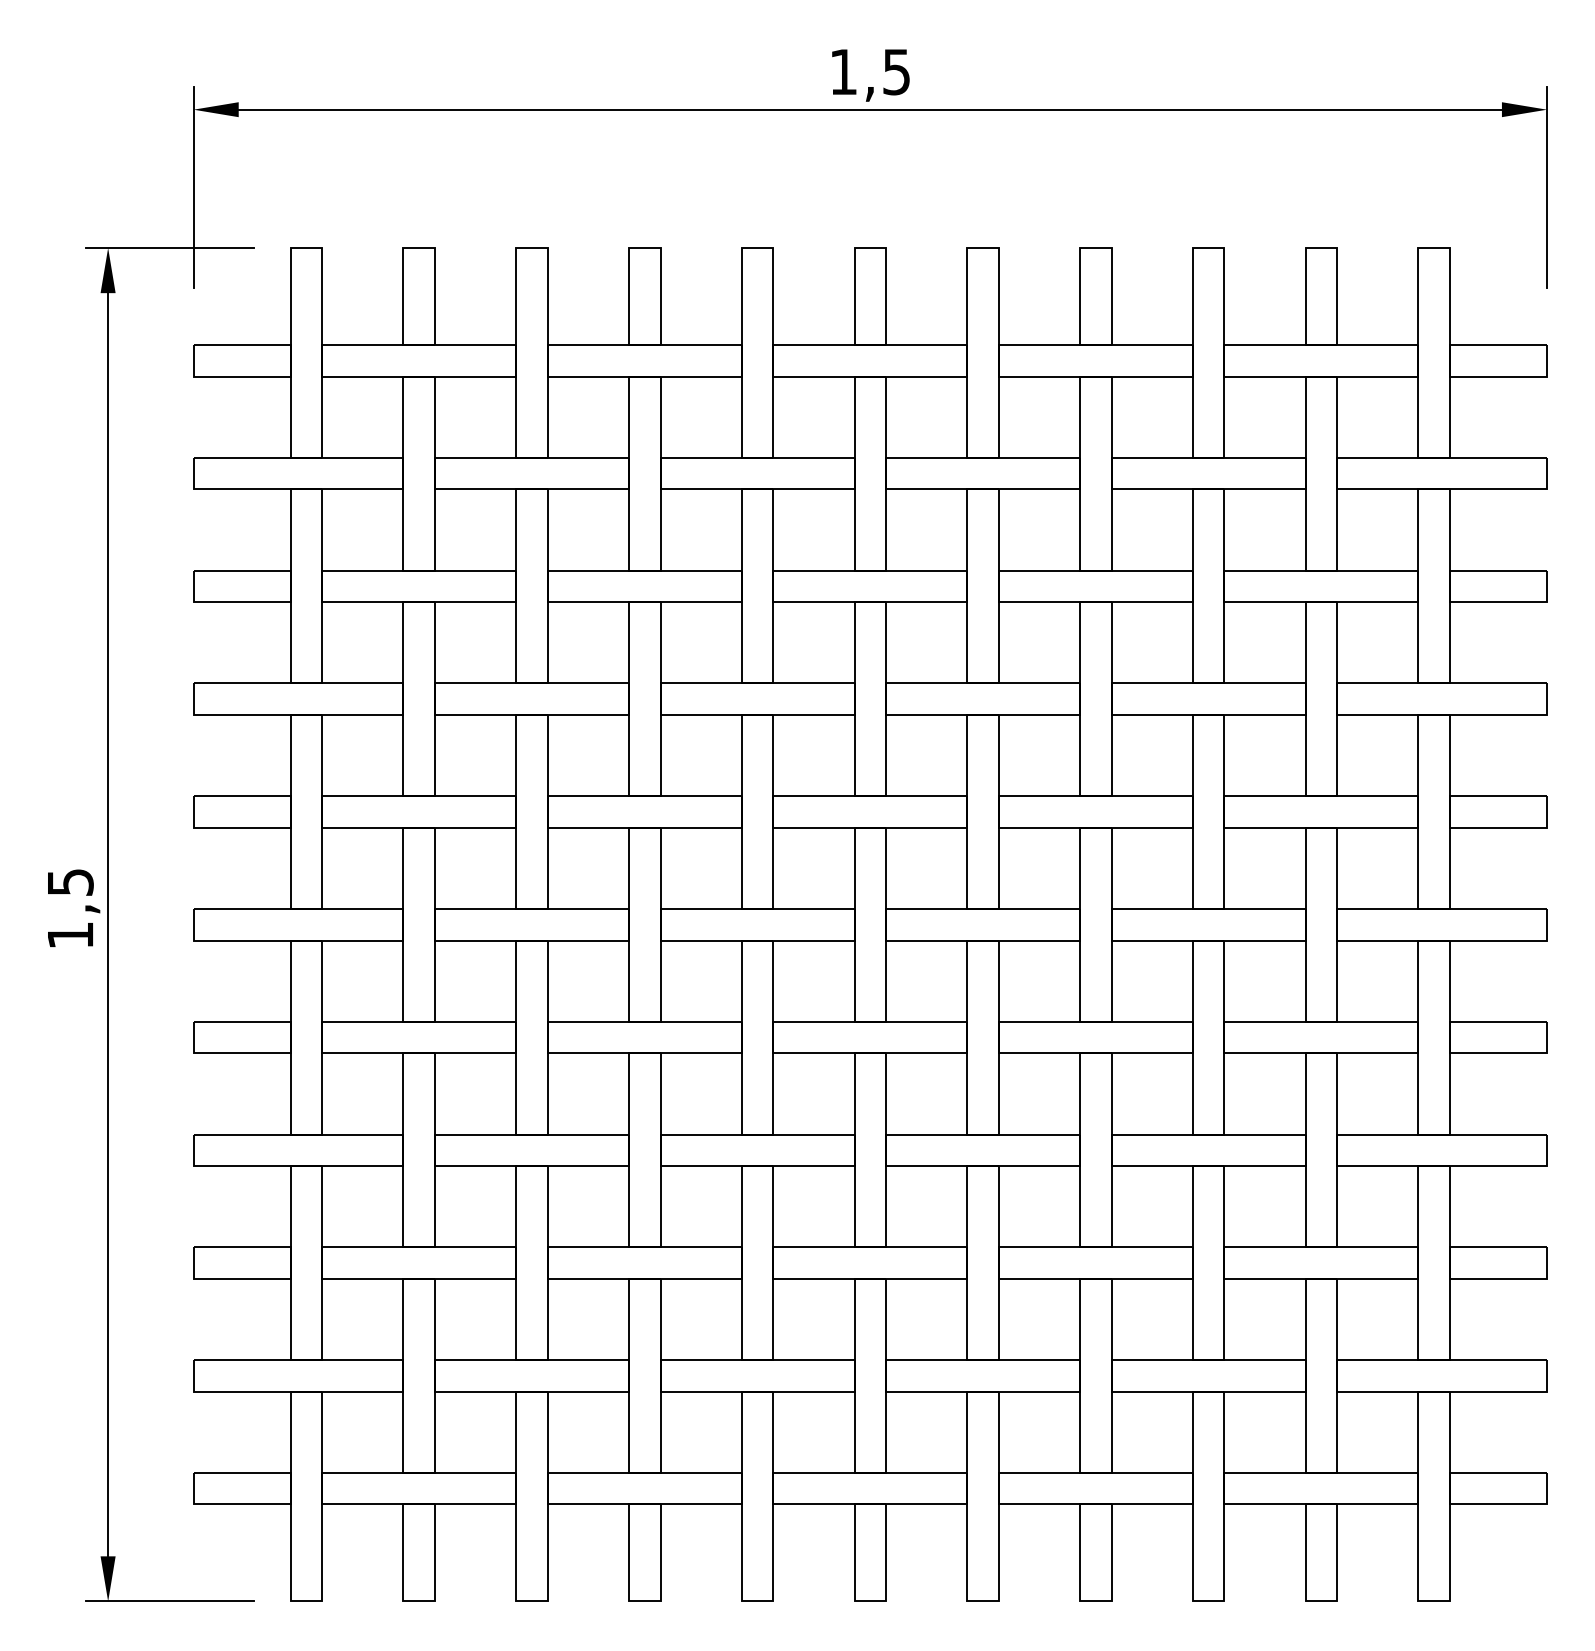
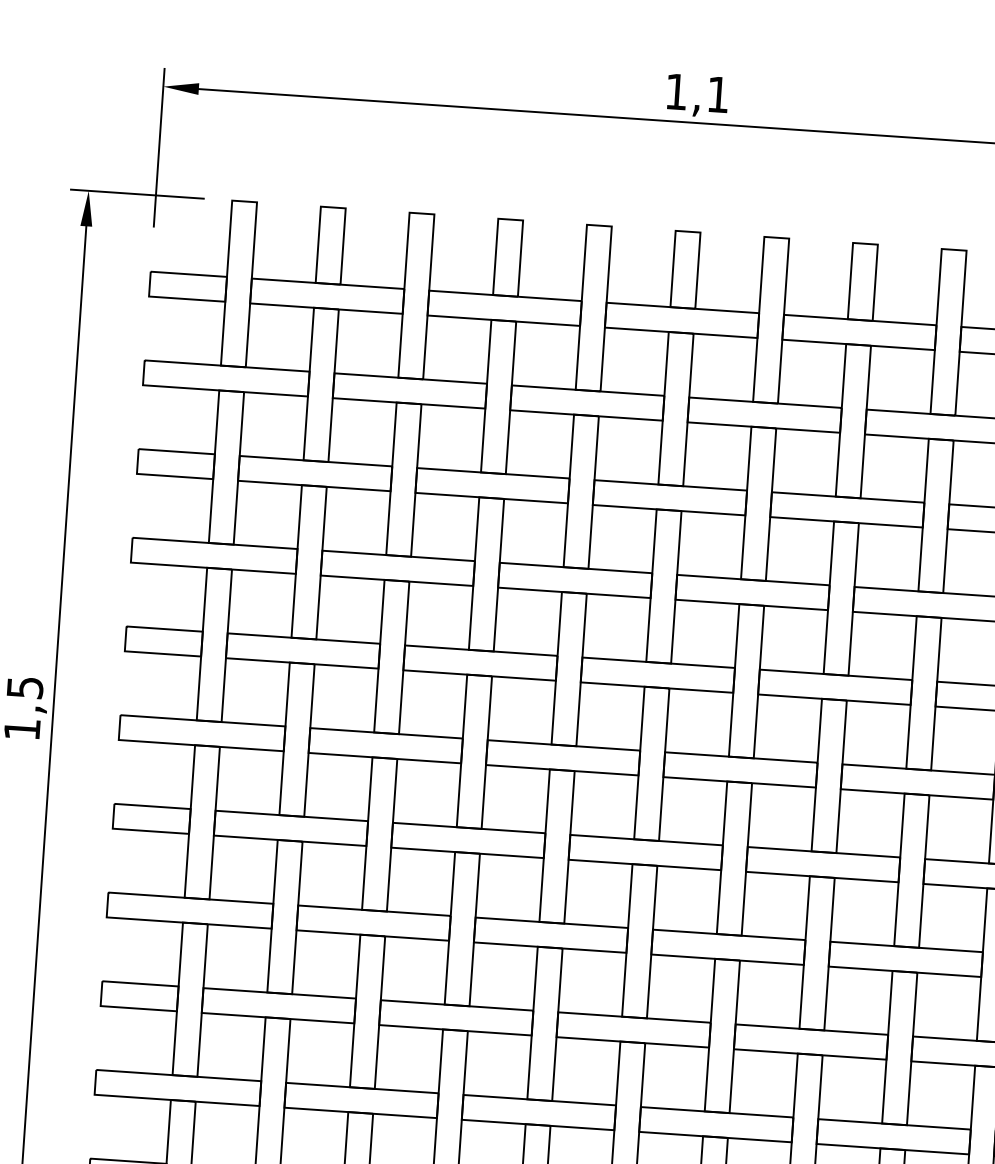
text: (896, 72) -> (718, 95), 1,5 -> 1,1

